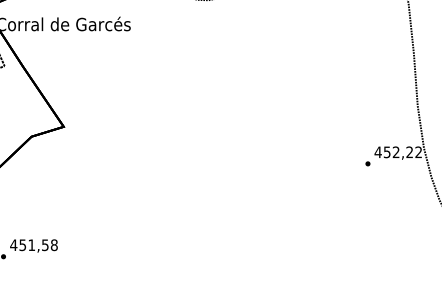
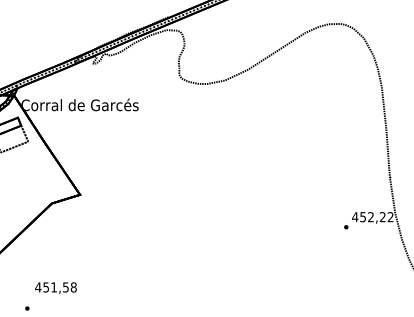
text: (33, 245) -> (55, 287), moved

